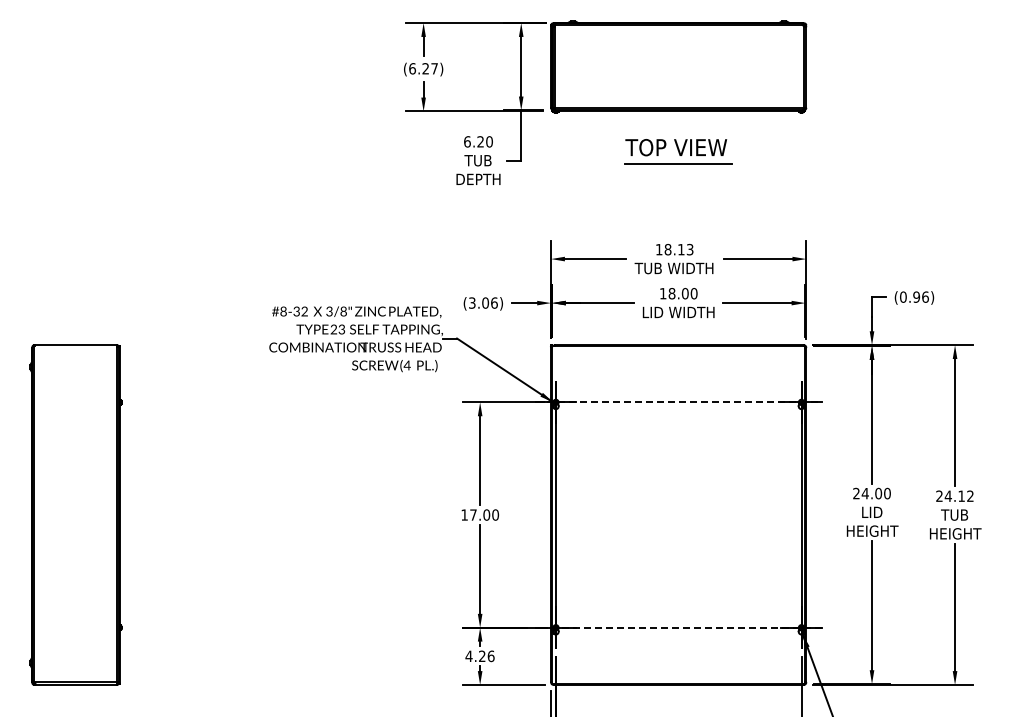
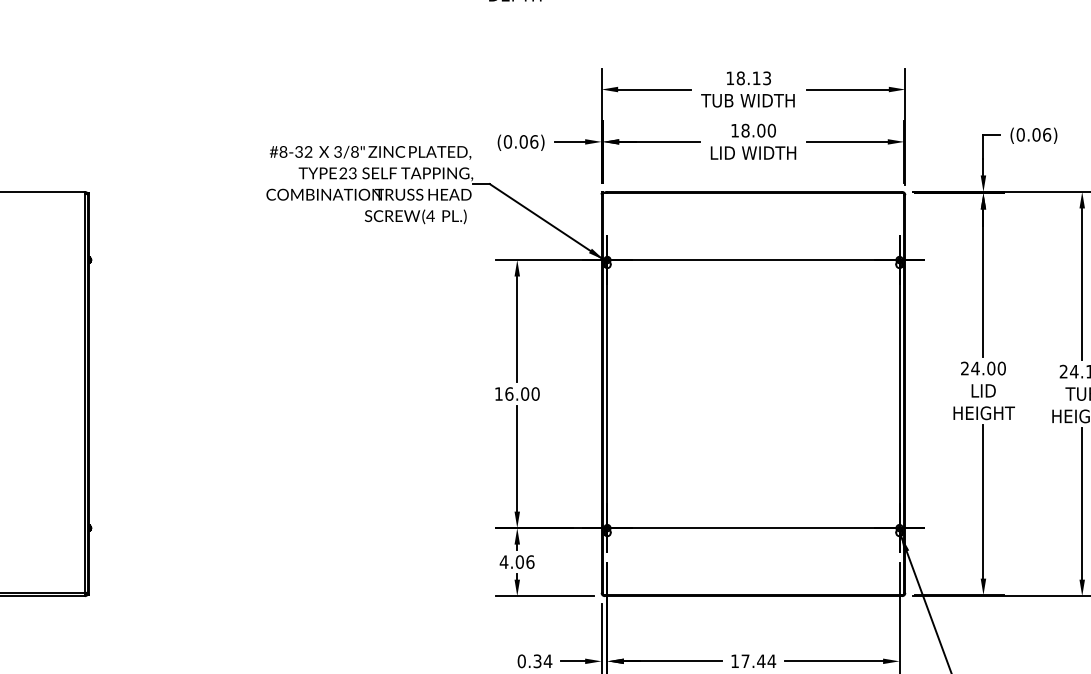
text: (916, 296) -> (1036, 134), (0.96) -> (0.06)
text: (471, 302) -> (506, 141), (3.06) -> (0.06)
line: (679, 402) -> (754, 260), dashed -> solid
text: (473, 514) -> (509, 393), 17.00 -> 16.00
line: (678, 627) -> (753, 527), dashed -> solid
text: (481, 656) -> (518, 562), 4.26 -> 4.06

